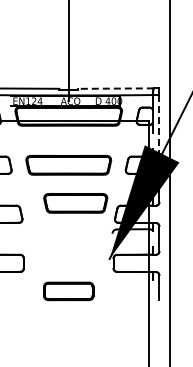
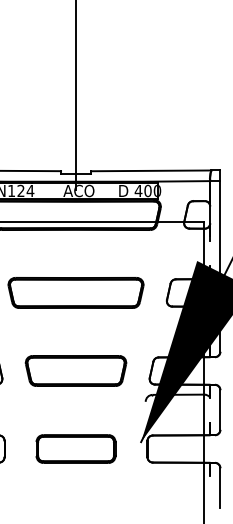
line: (115, 88) -> (150, 170), dashed -> solid
line: (159, 124) -> (220, 227), dashed -> solid
part: (75, 203) -> (75, 371), moved
part: (68, 291) -> (75, 449), moved

